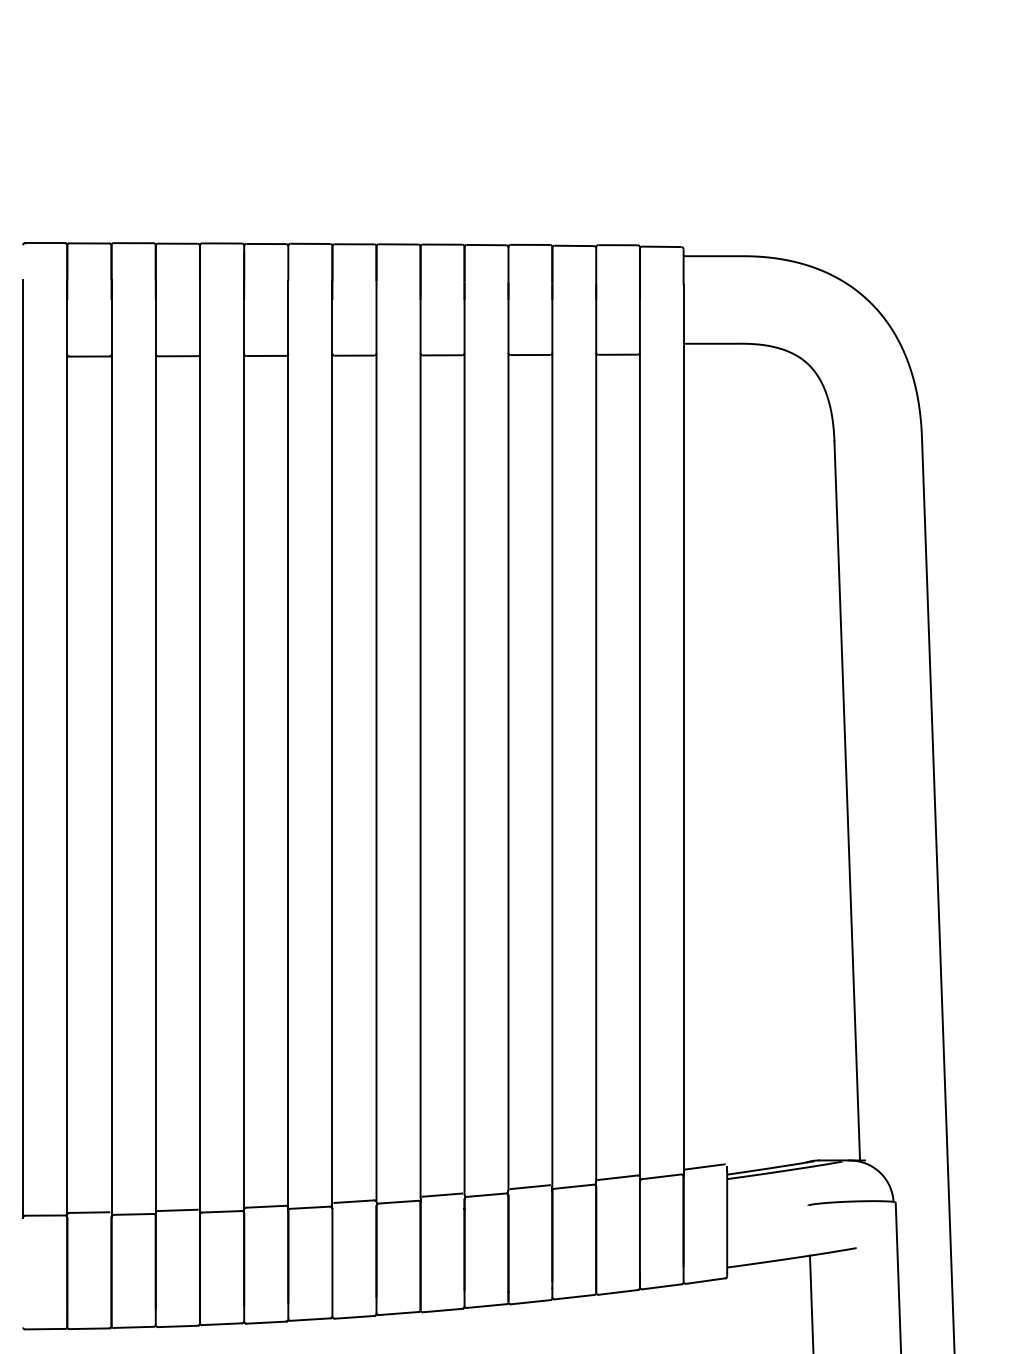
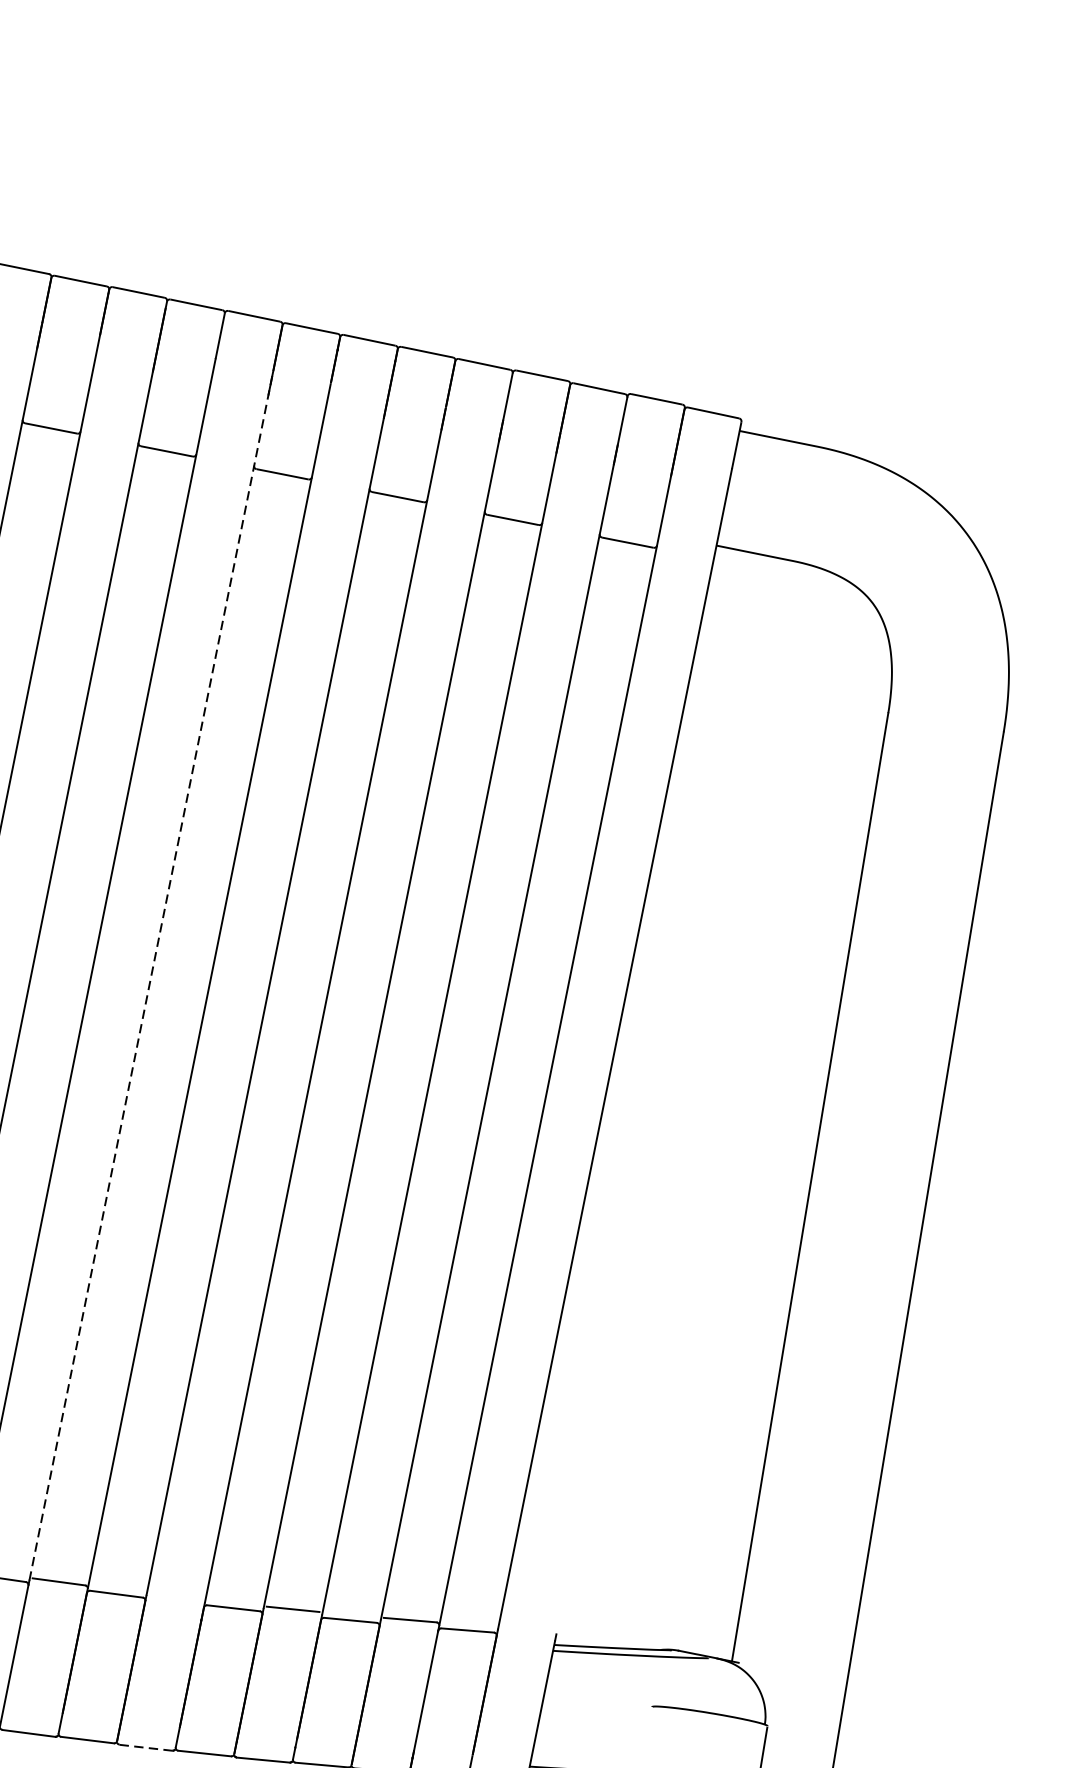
line: (332, 743) -> (151, 976), solid -> dashed
line: (704, 1166) -> (526, 1628), removed
line: (442, 1194) -> (176, 1595), removed
line: (442, 1310) -> (145, 1747), solid -> dashed

